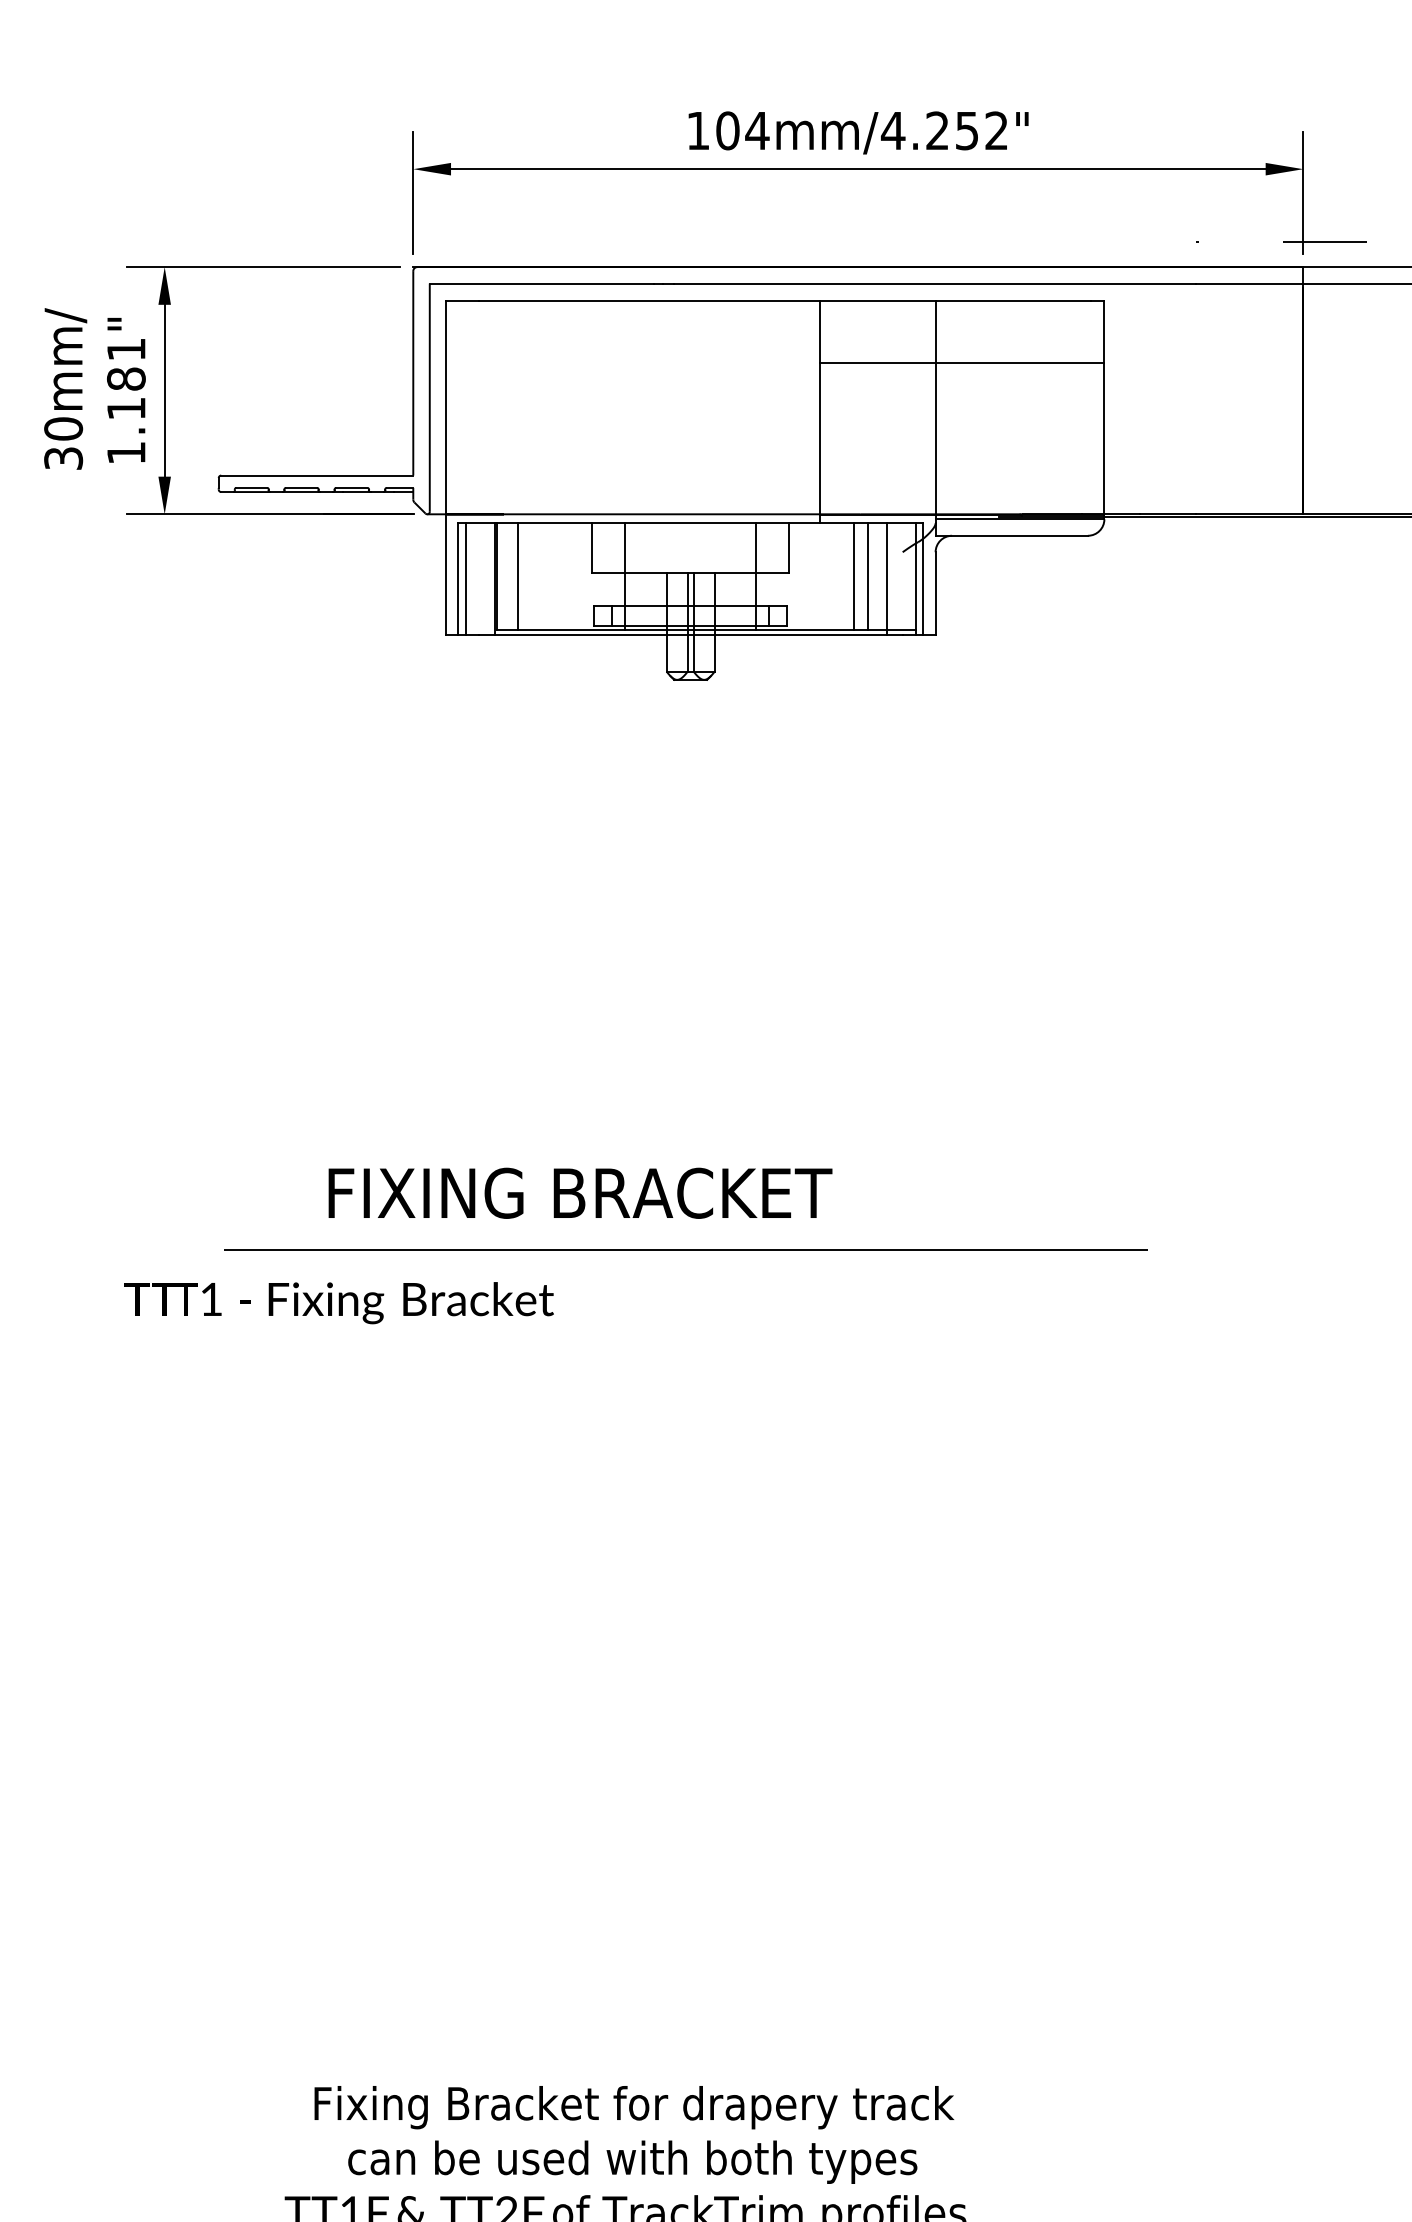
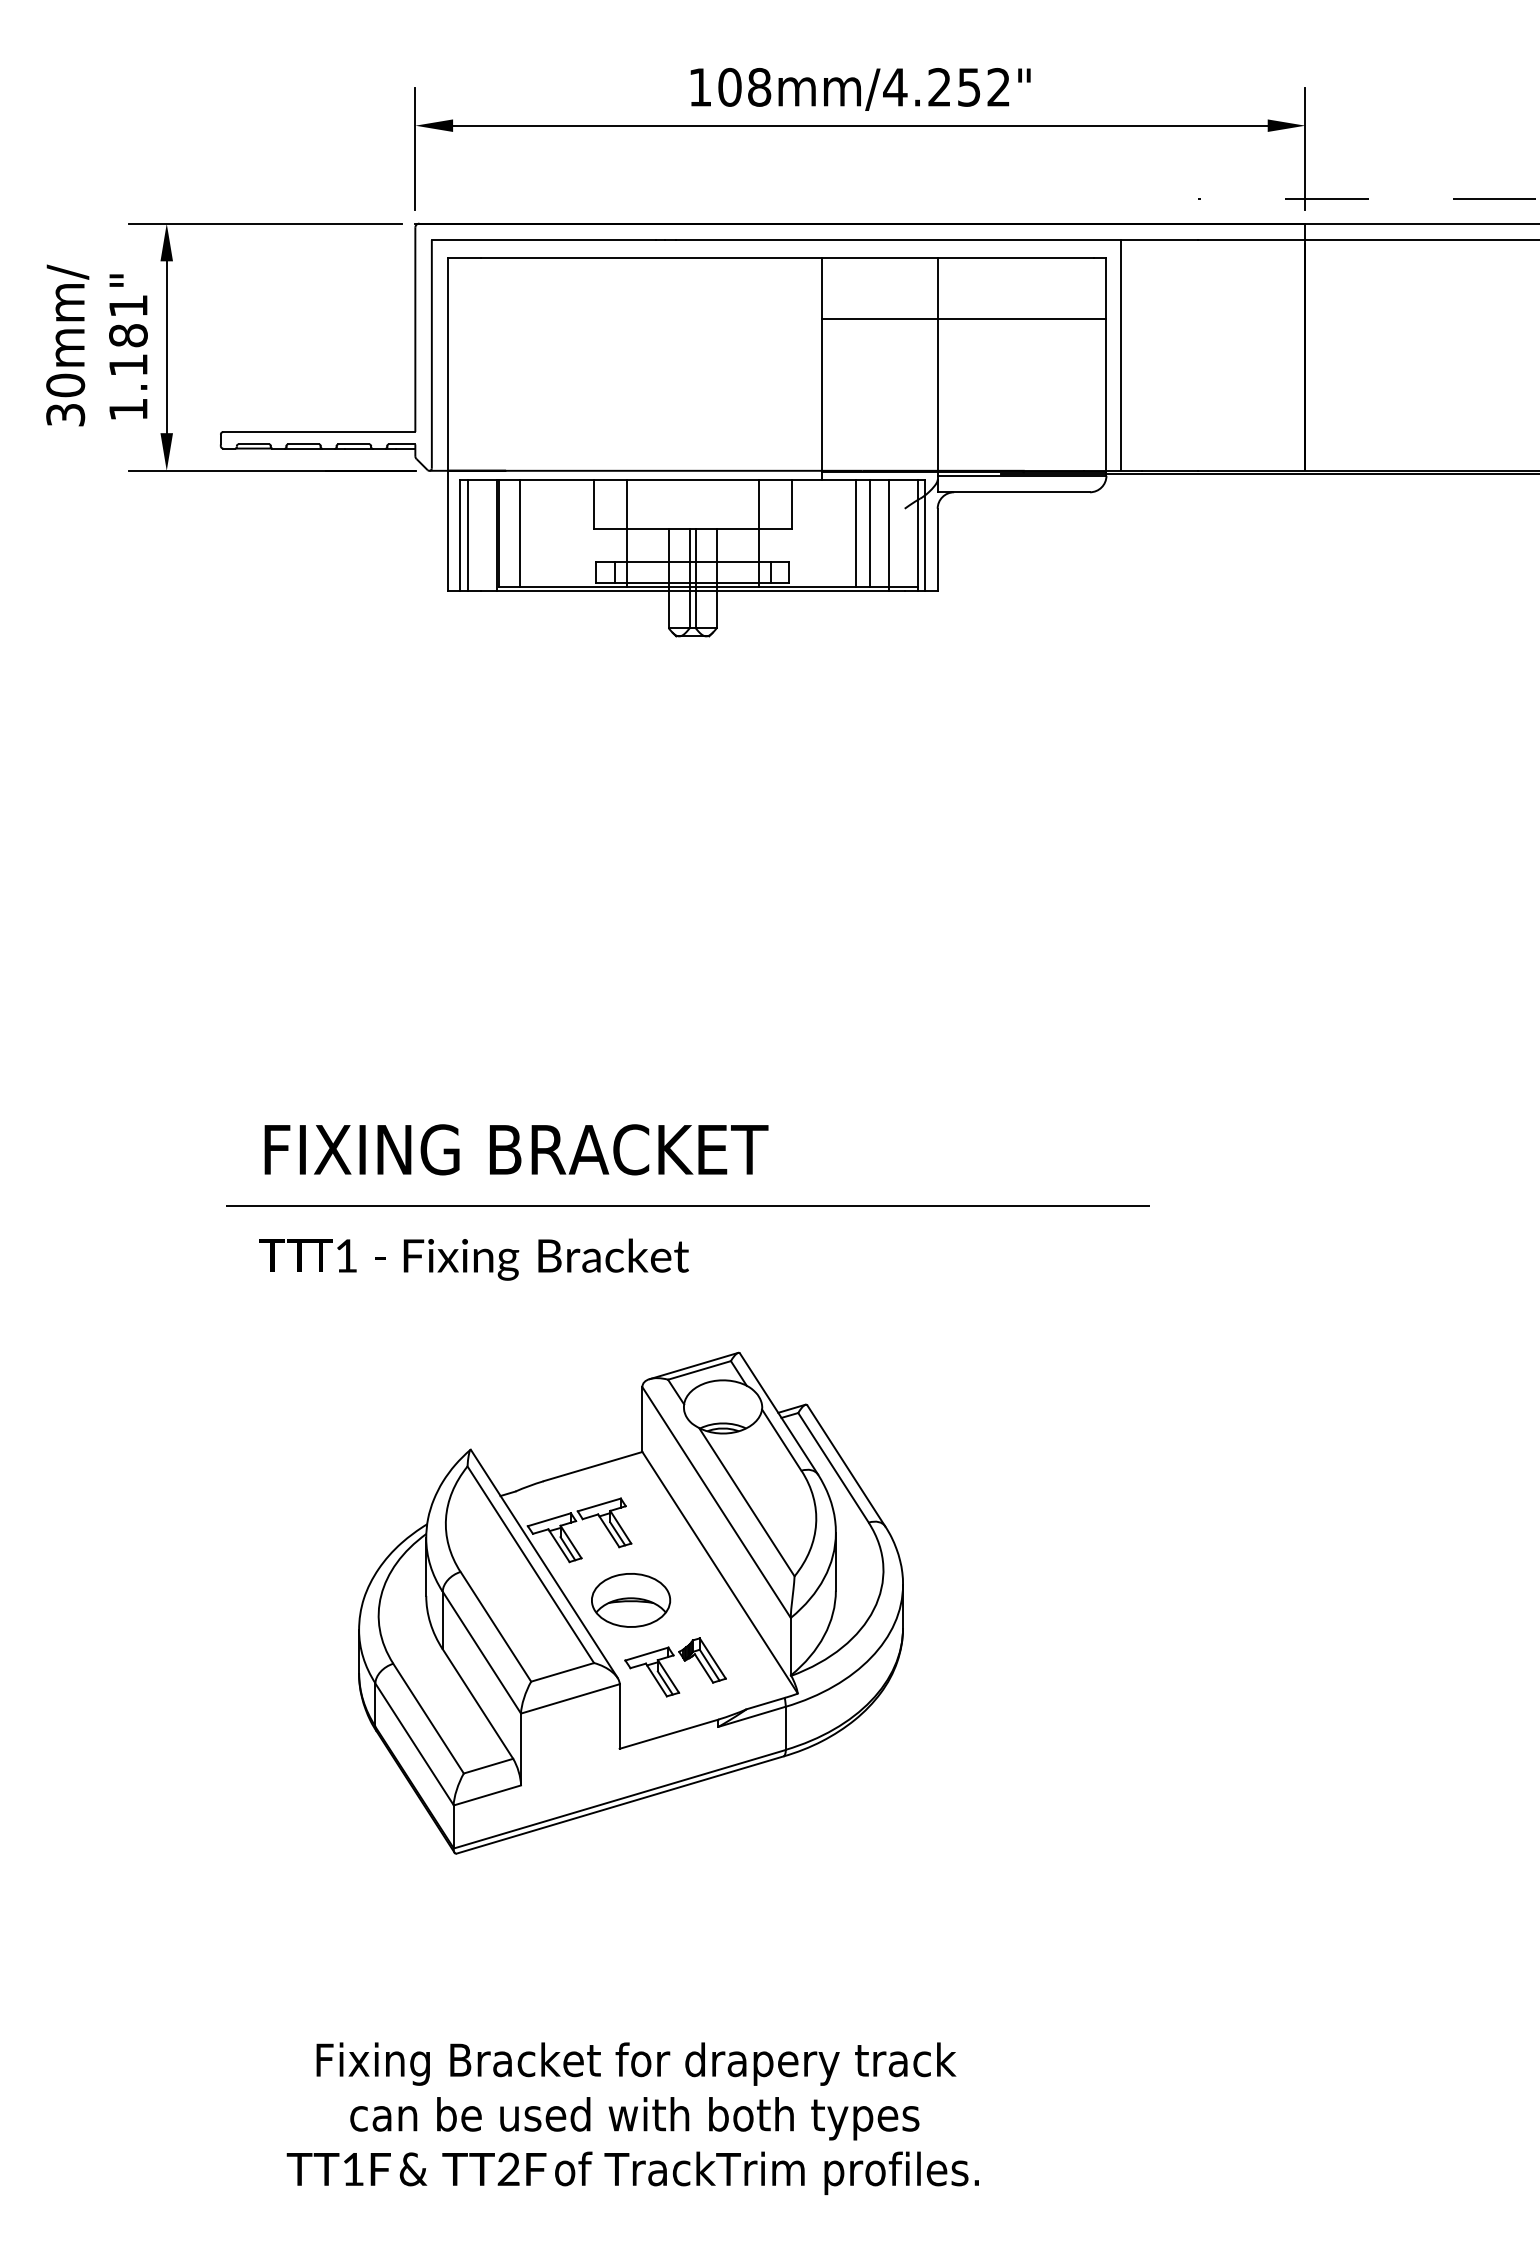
text: (757, 129) -> (759, 86), 104mm/4.252" -> 108mm/4.252"
line: (1119, 398) -> (1121, 355), added
text: (580, 1192) -> (516, 1149), moved
text: (338, 1302) -> (473, 1259), moved
part: (628, 1645) -> (630, 1602), added

